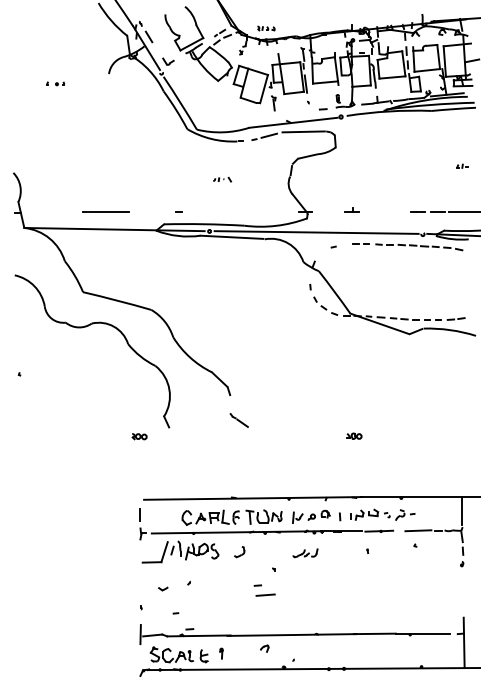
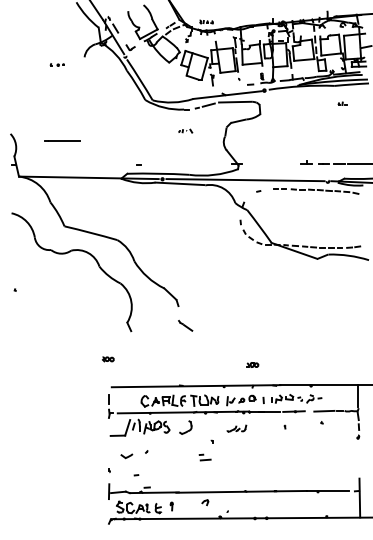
part: (54, 83) -> (56, 64), moved
part: (462, 165) -> (342, 103), moved
part: (222, 178) -> (185, 130), moved
part: (351, 209) -> (306, 162), moved
line: (106, 212) -> (62, 140), moved
part: (354, 435) -> (252, 364), moved
part: (139, 436) -> (108, 359), moved
part: (239, 551) -> (185, 427), size x1.6
part: (163, 589) -> (126, 456), size x1.6
part: (263, 590) -> (204, 457), size x0.7

